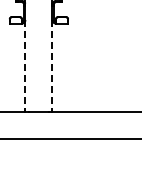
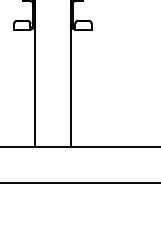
line: (25, 66) -> (35, 86), dashed -> solid
line: (52, 66) -> (70, 86), dashed -> solid

